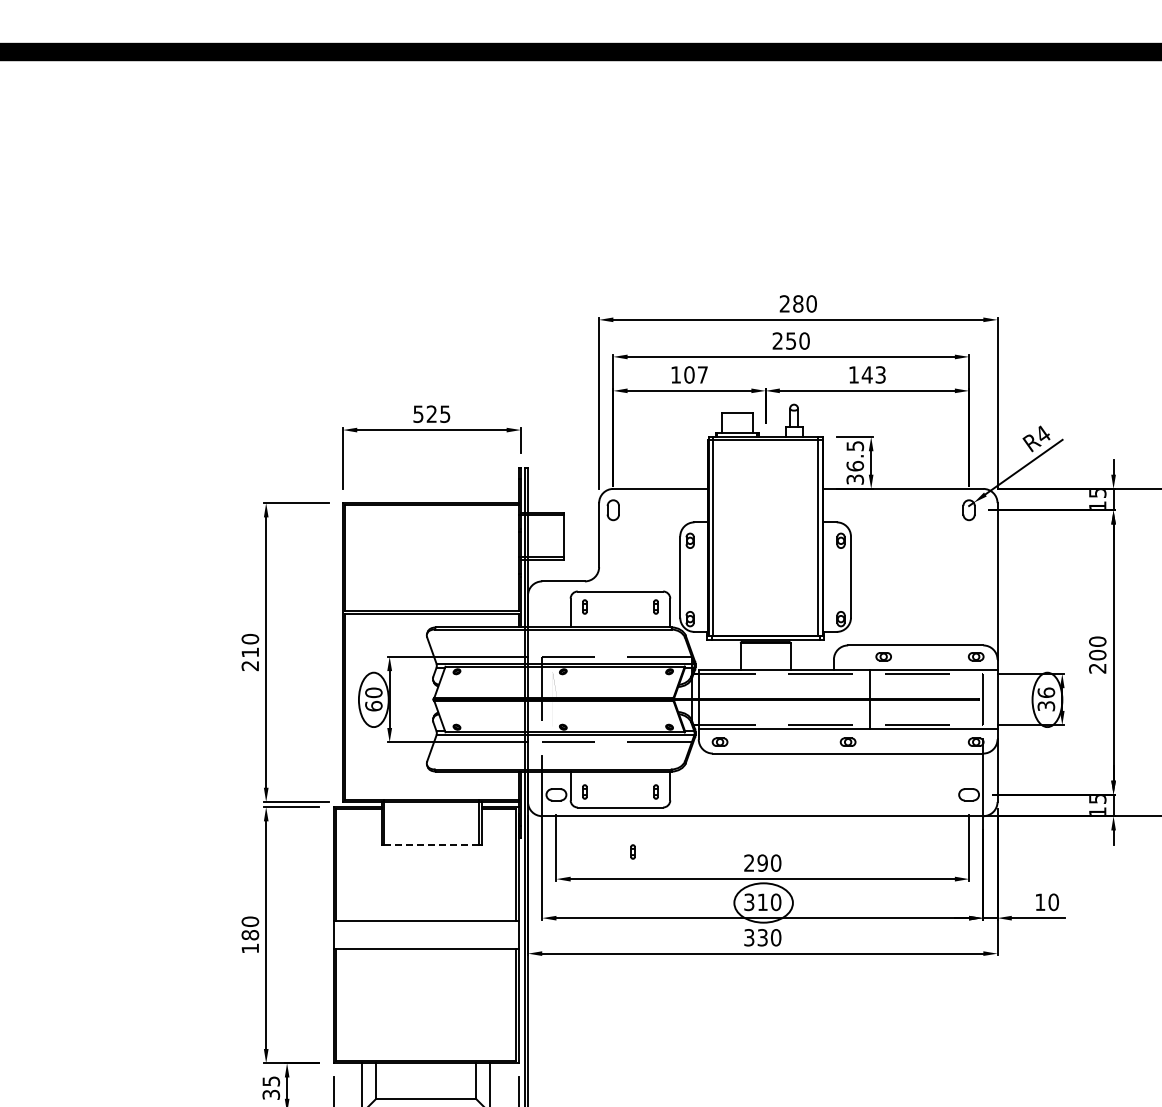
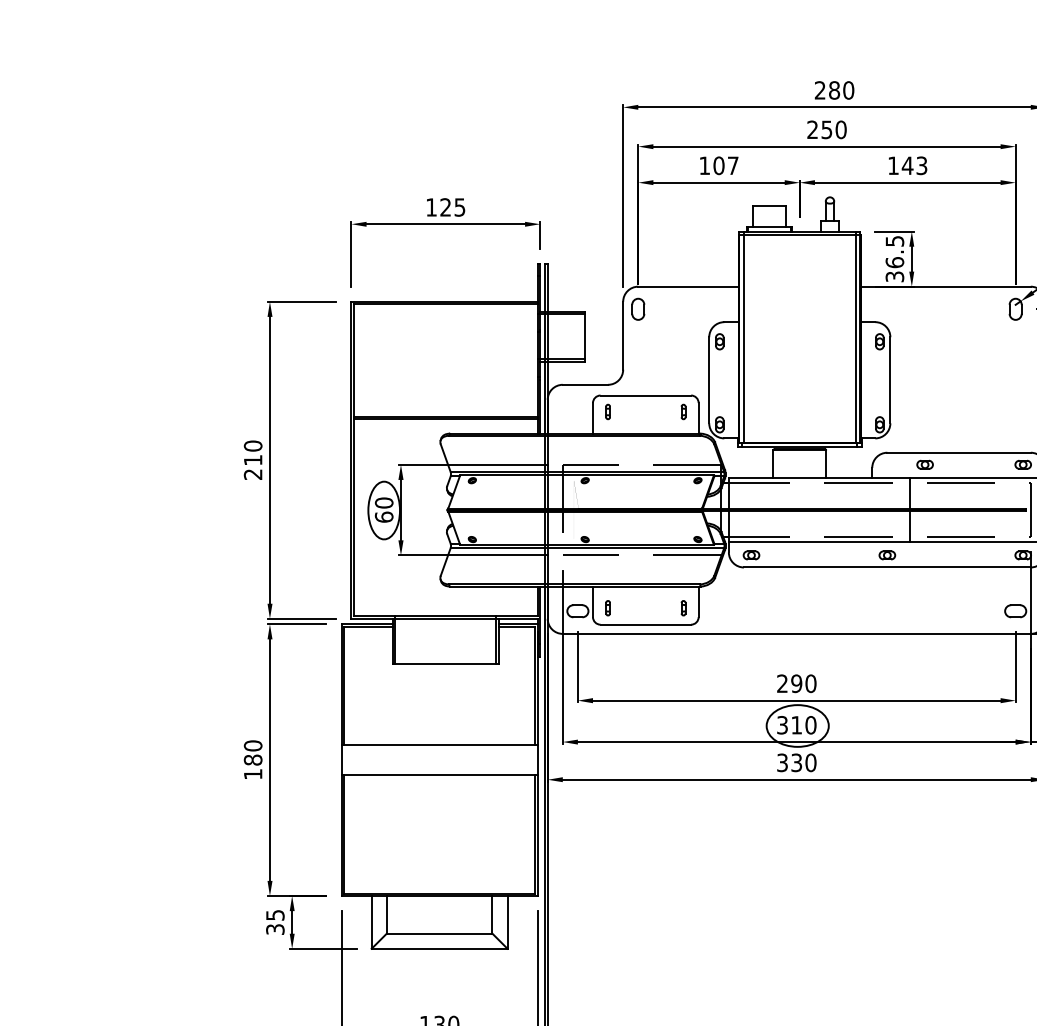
text: (418, 413) -> (431, 206), 525 -> 125
line: (431, 844) -> (445, 663), dashed -> solid
part: (632, 851) -> (658, 671), removed

